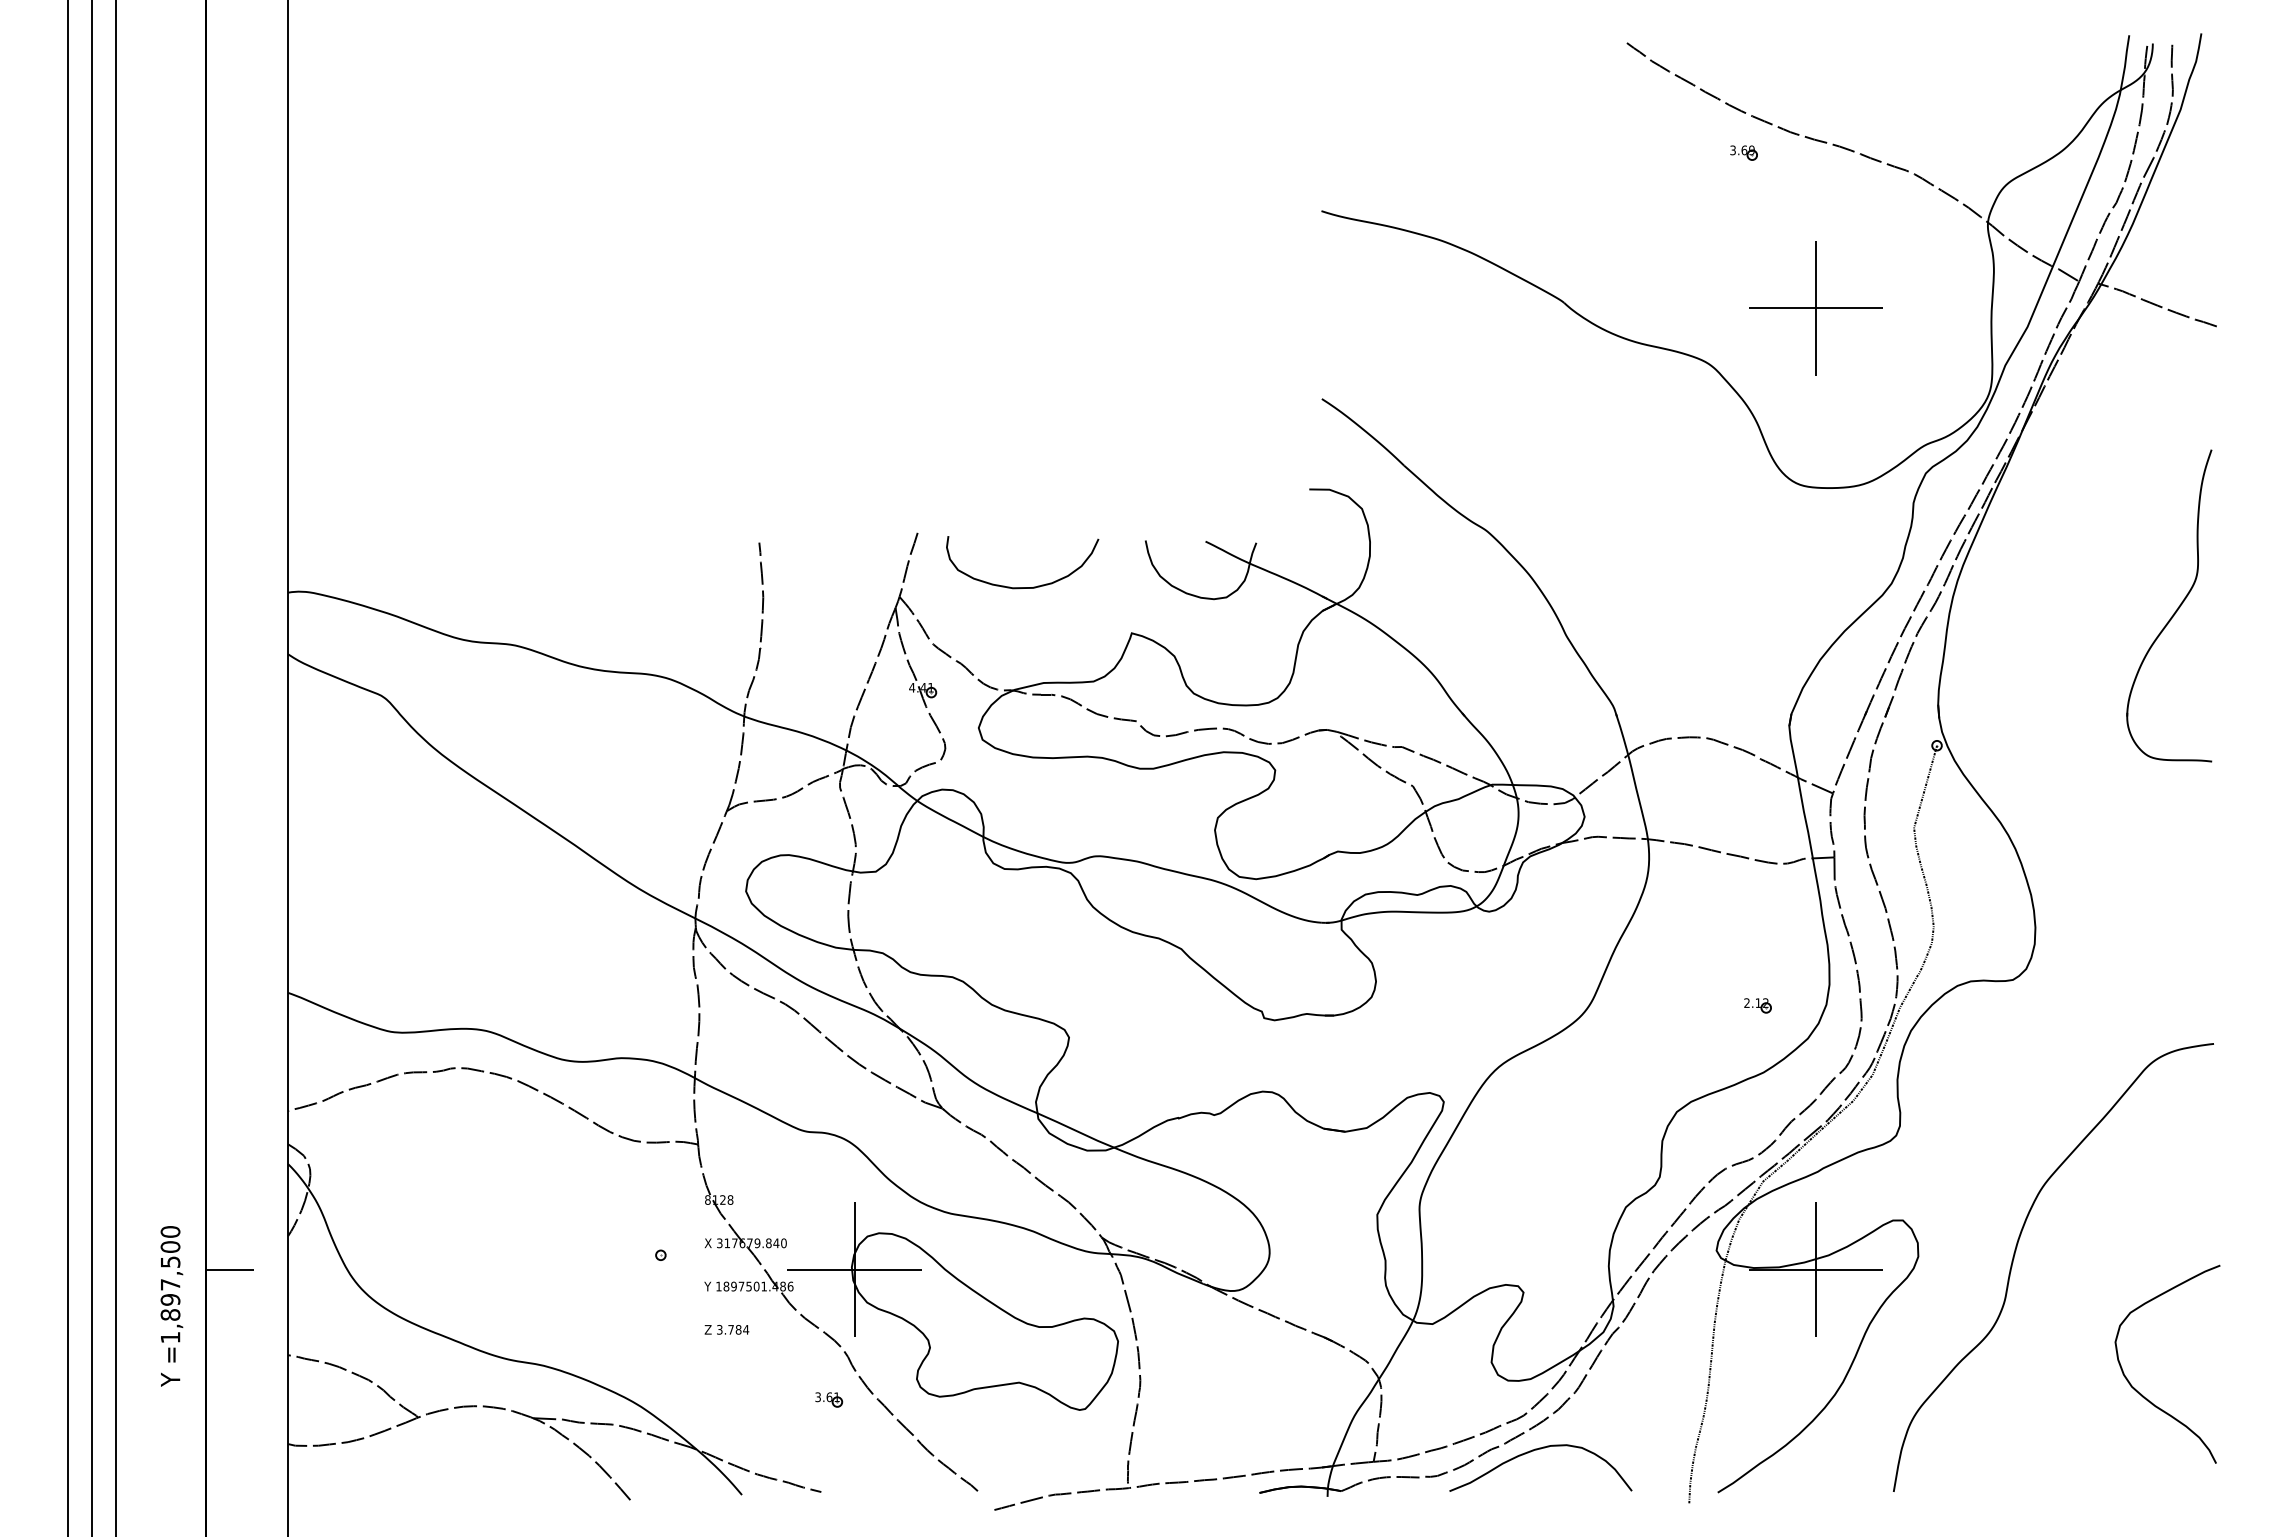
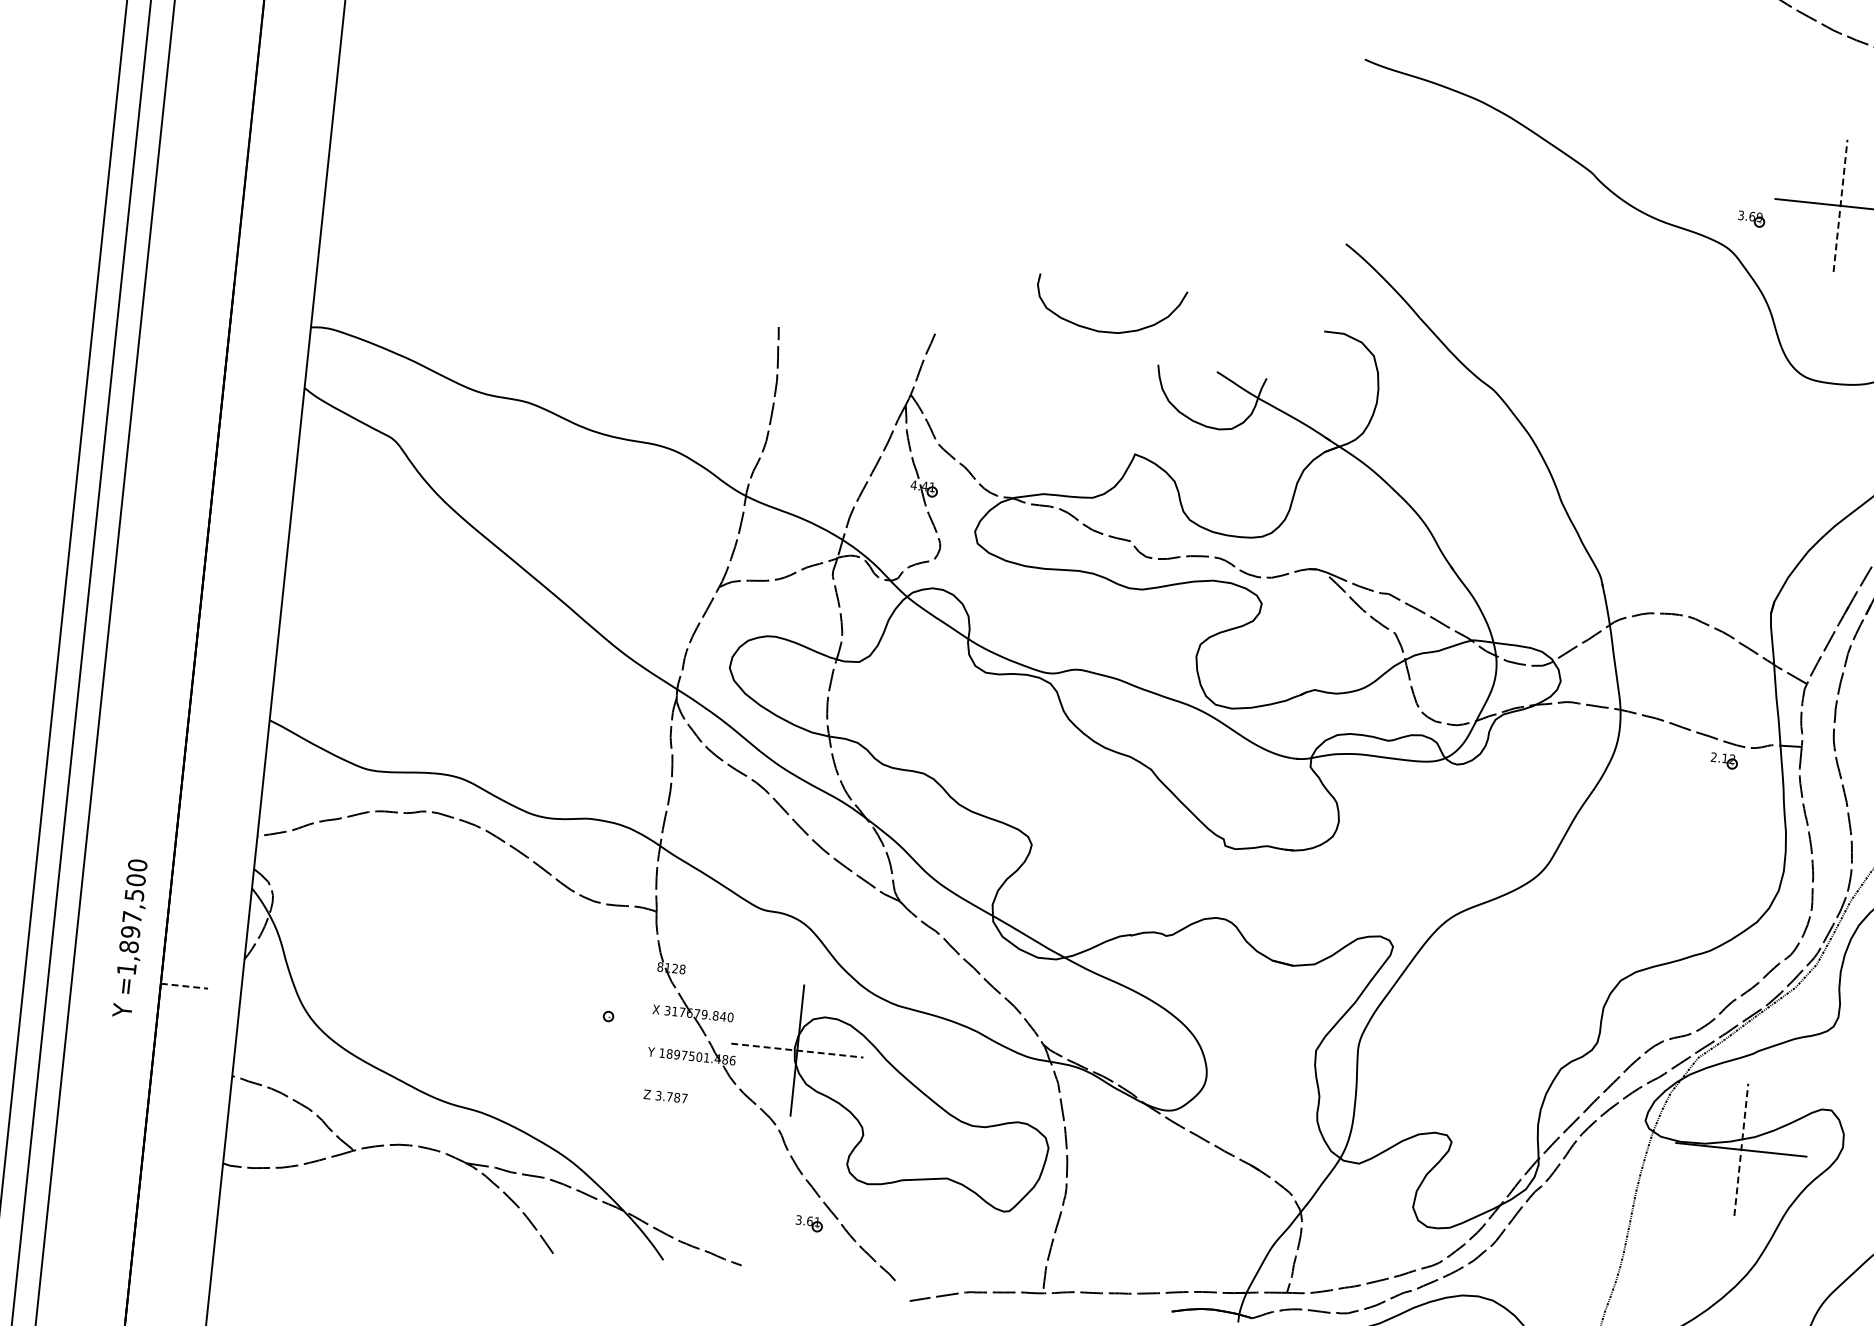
part: (1743, 152) -> (1751, 218), moved
line: (1816, 308) -> (1840, 206), solid -> dashed
curve: (1022, 587) -> (1107, 331), moved
part: (1757, 1005) -> (1723, 760), moved
line: (230, 1269) -> (184, 986), solid -> dashed
line: (854, 1269) -> (797, 1050), solid -> dashed
line: (1816, 1269) -> (1741, 1149), solid -> dashed
text: (171, 1306) -> (130, 938), moved
text: (746, 1329) -> (684, 1098), 3.784 -> 3.787
part: (829, 1399) -> (809, 1223), moved

